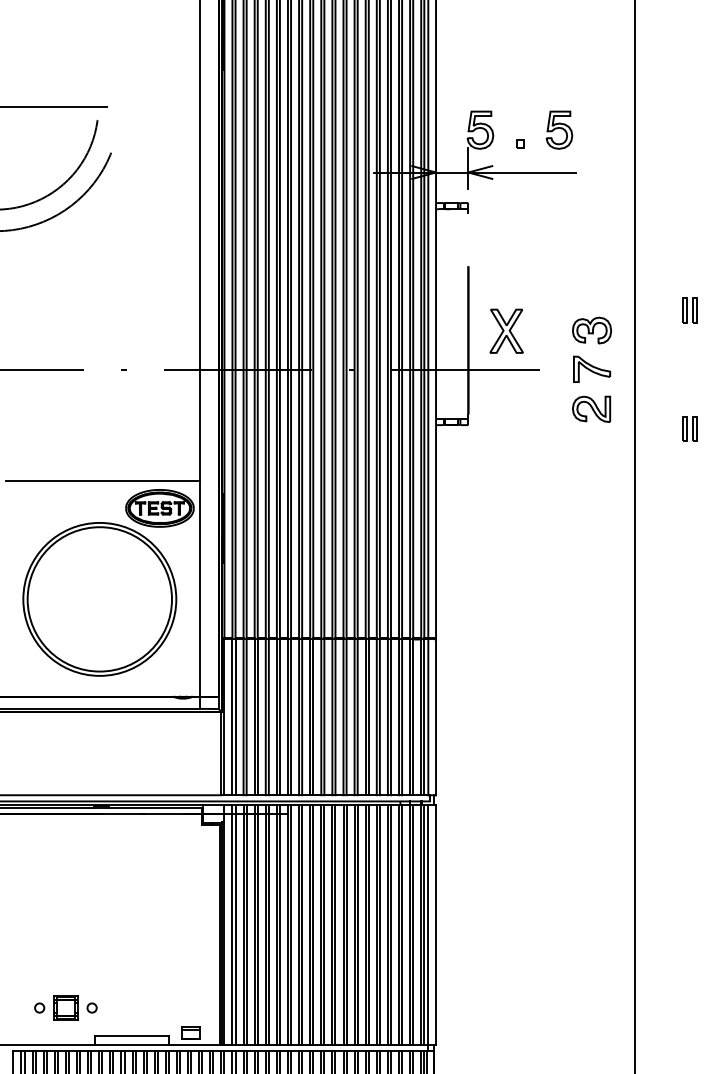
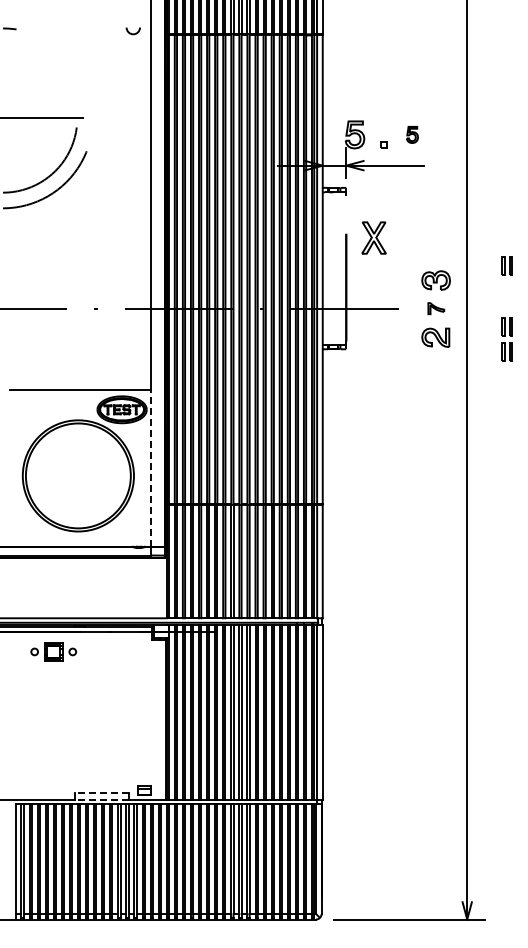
part: (559, 129) -> (412, 134), size x0.6
part: (505, 330) -> (373, 237), moved
part: (592, 369) -> (436, 308), size x0.6
part: (688, 393) -> (506, 326), added
line: (200, 587) -> (151, 467), solid -> dashed
part: (65, 1007) -> (53, 651), moved
line: (131, 1036) -> (101, 793), solid -> dashed
line: (131, 1044) -> (101, 799), solid -> dashed

